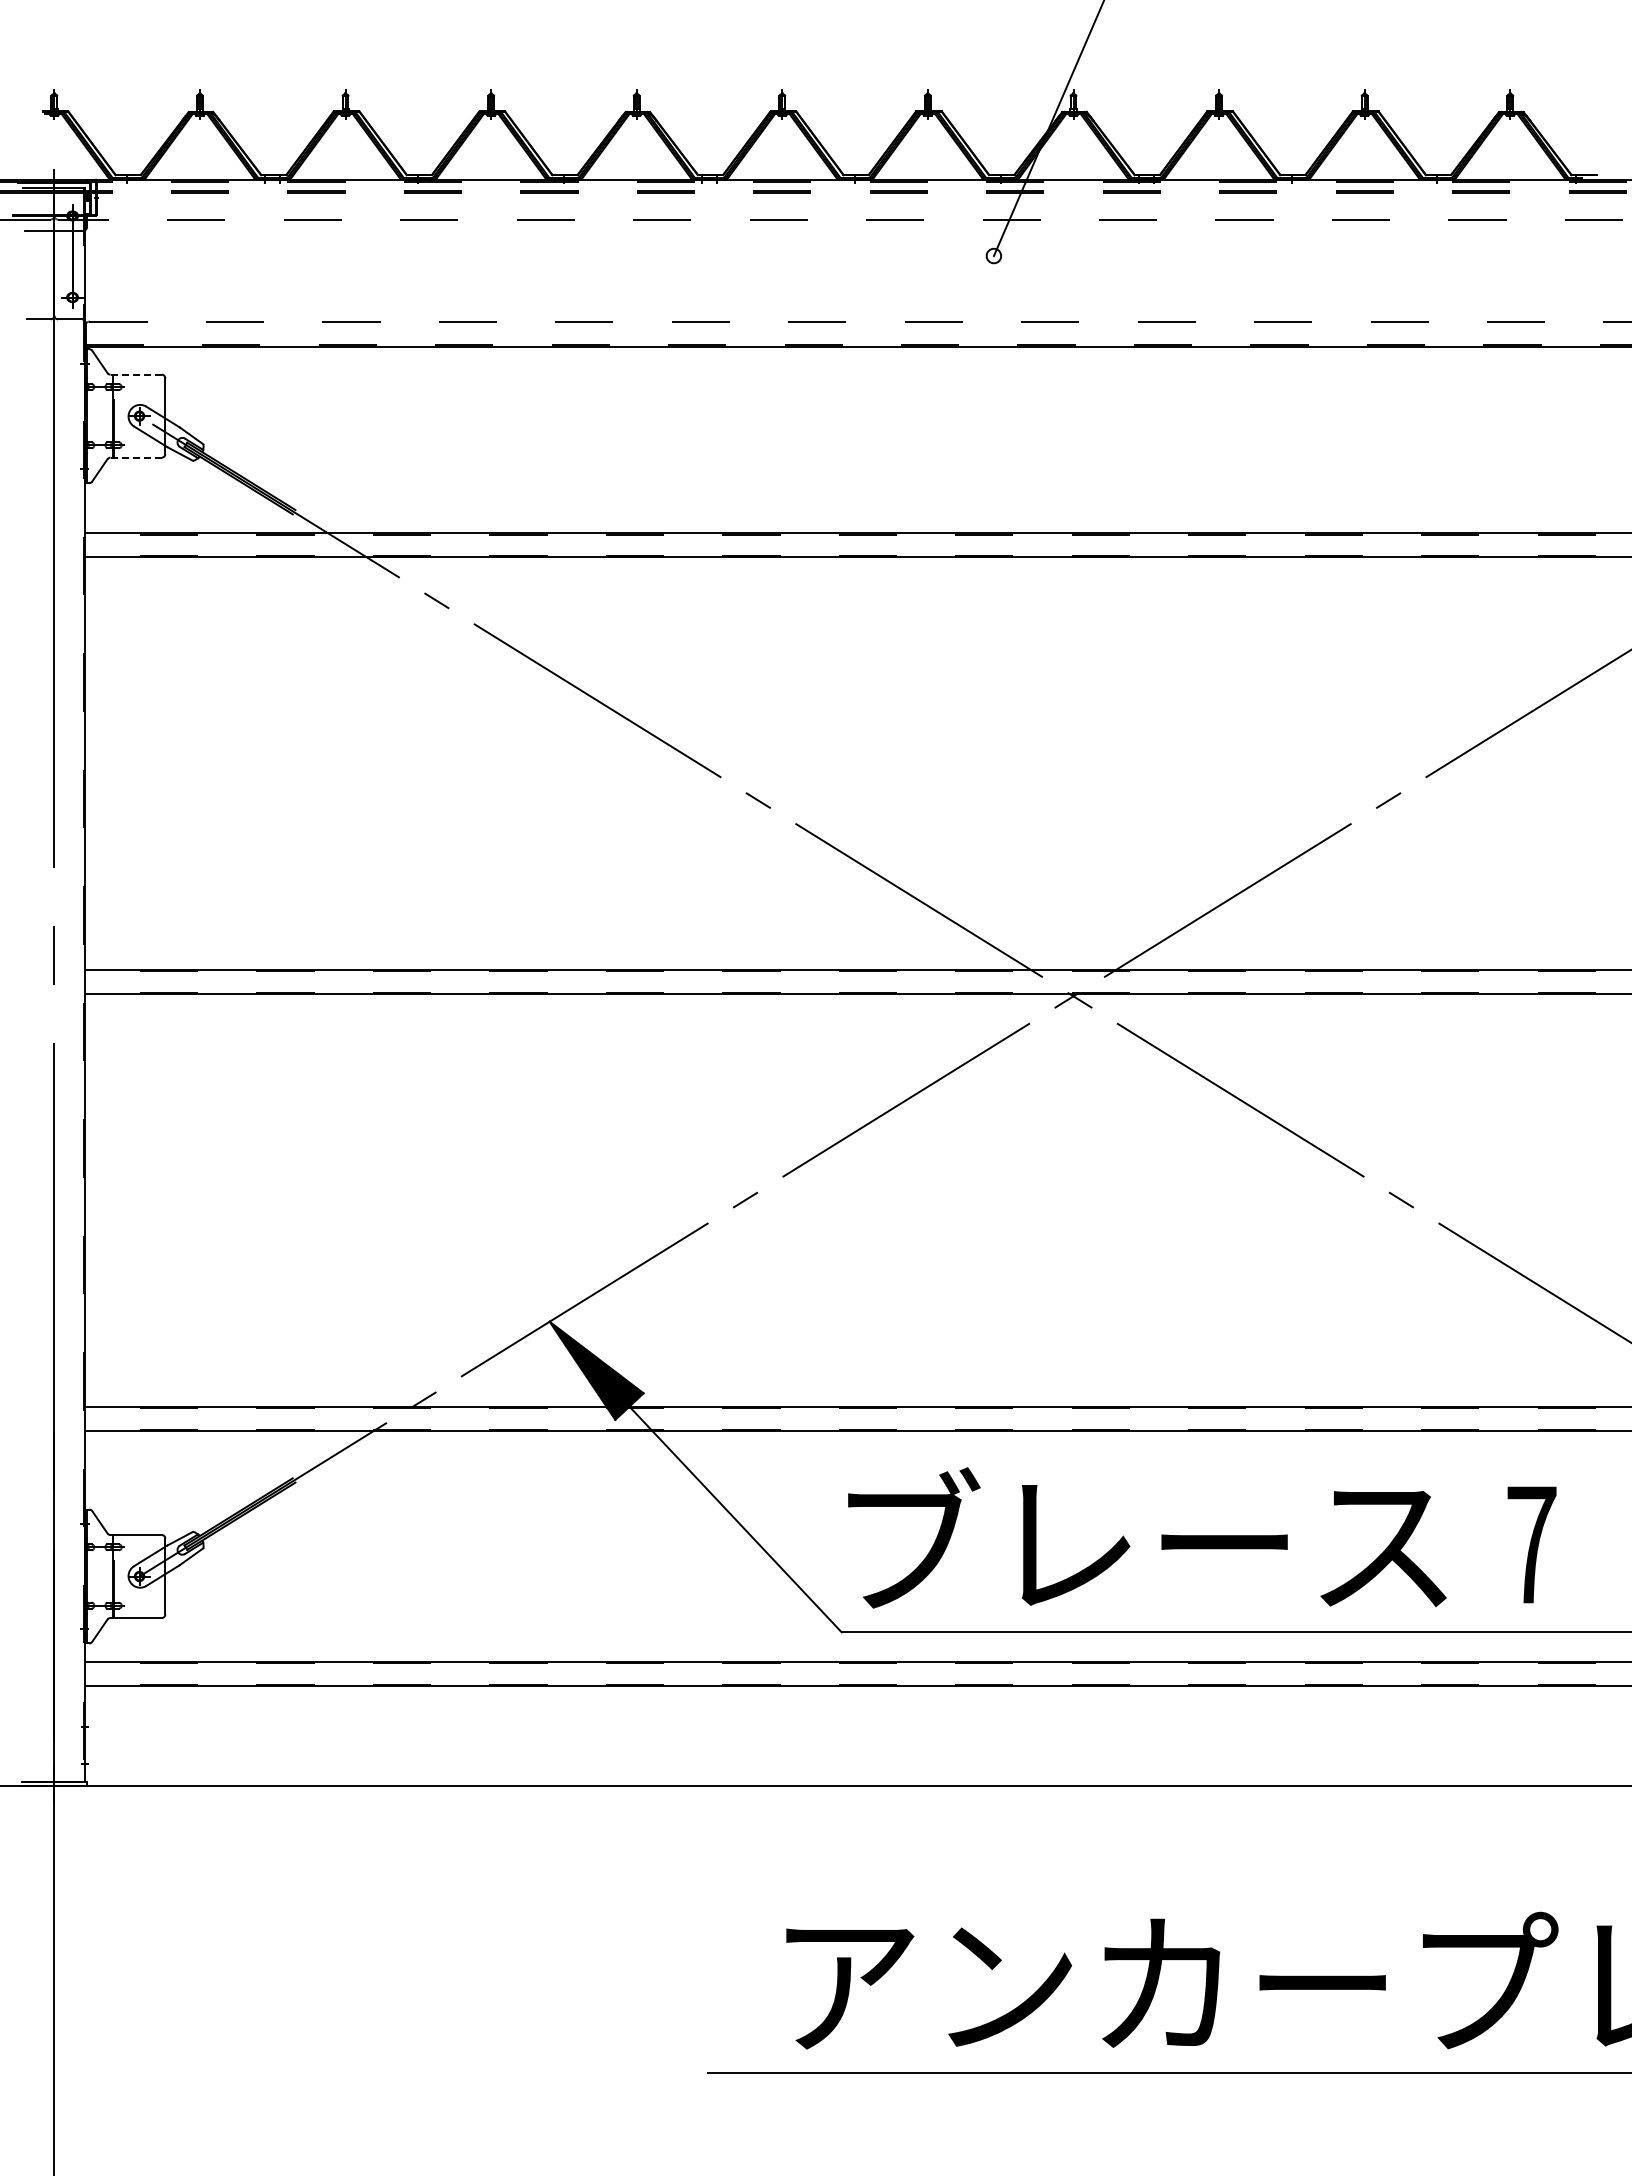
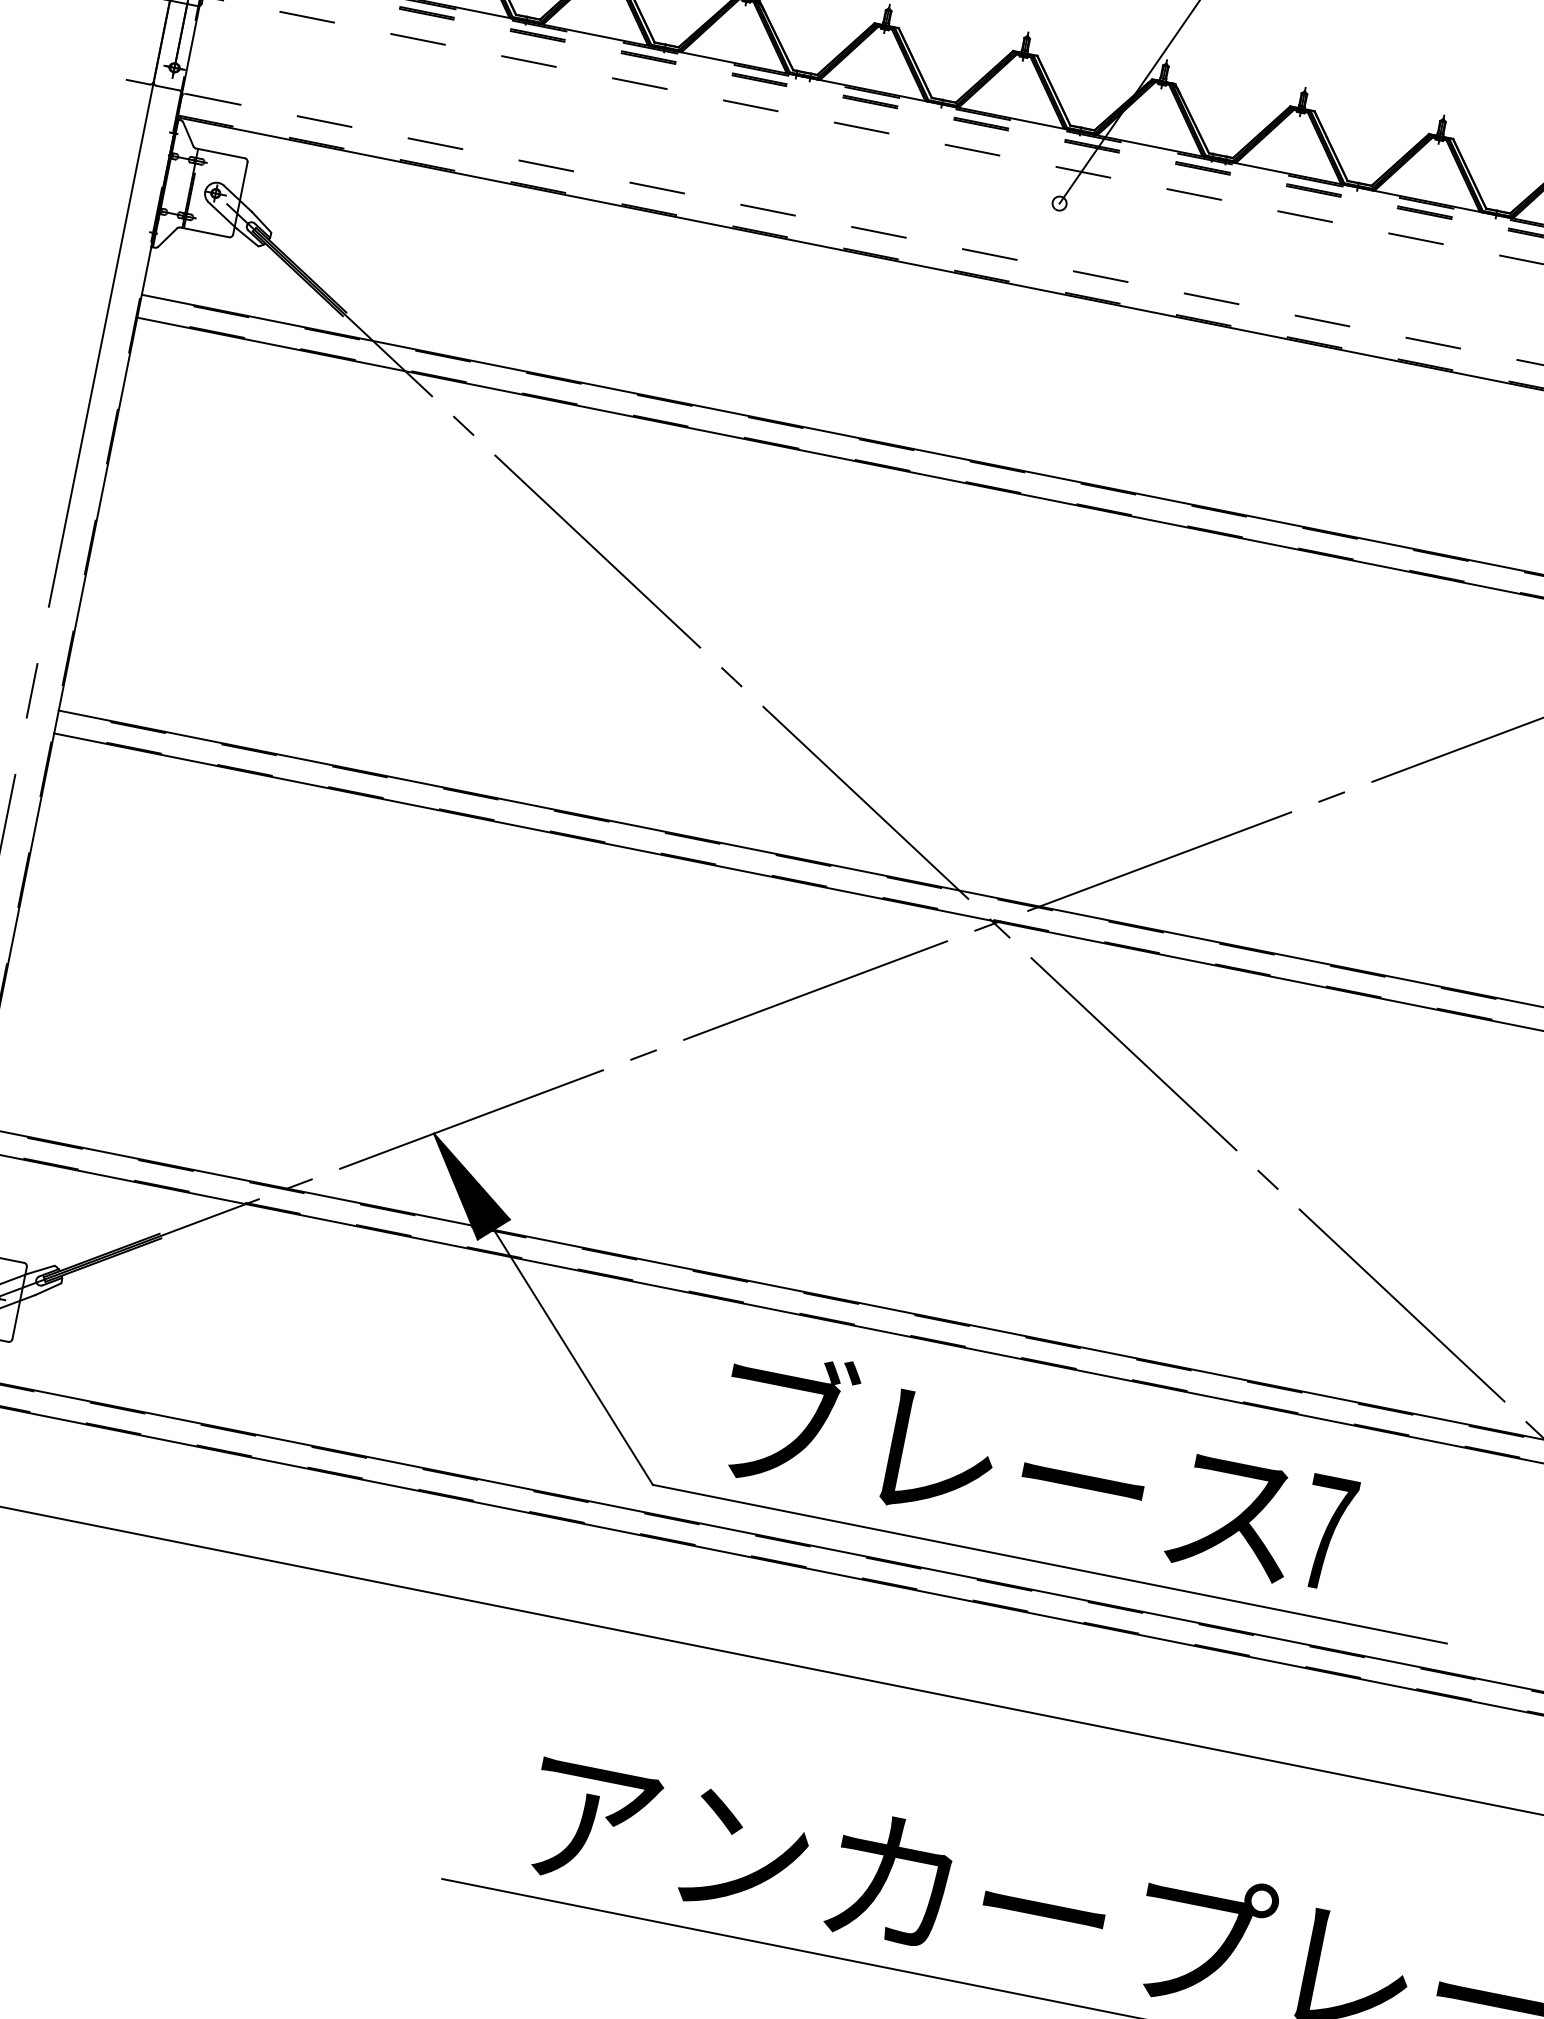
line: (136, 374) -> (220, 153), dashed -> solid
line: (136, 457) -> (205, 232), dashed -> solid
text: (1147, 1537) -> (1010, 1462), moved

